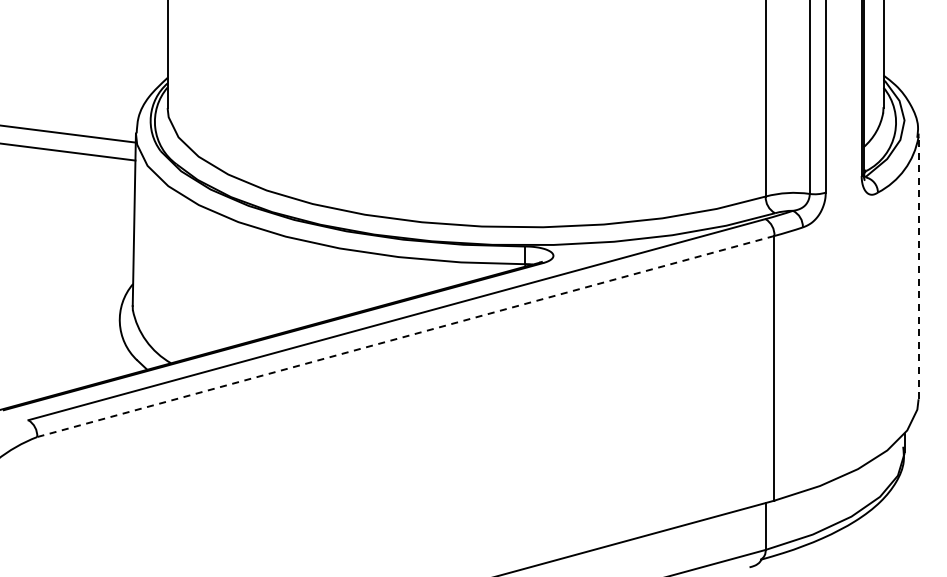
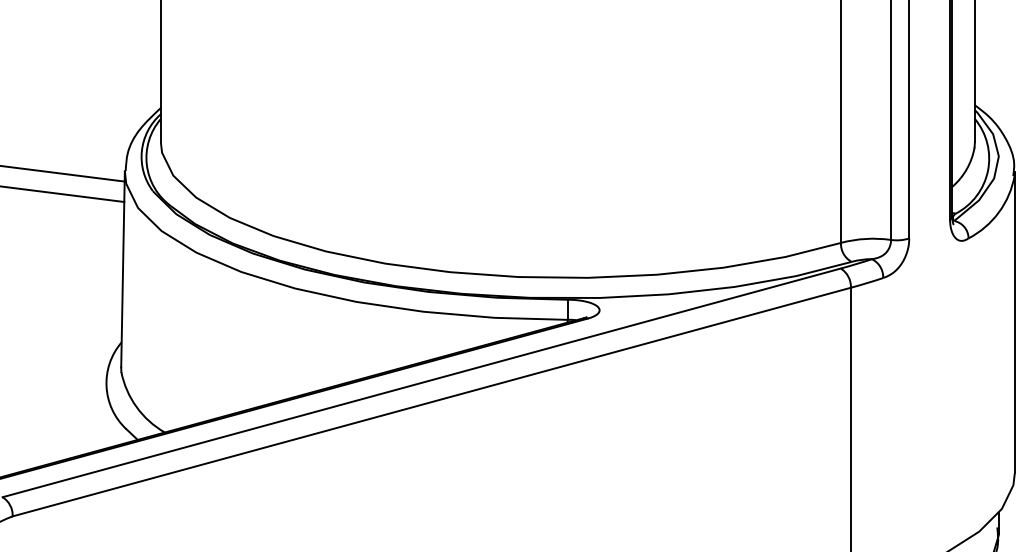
line: (918, 266) -> (1014, 322), dashed -> solid
line: (405, 336) -> (431, 402), dashed -> solid

